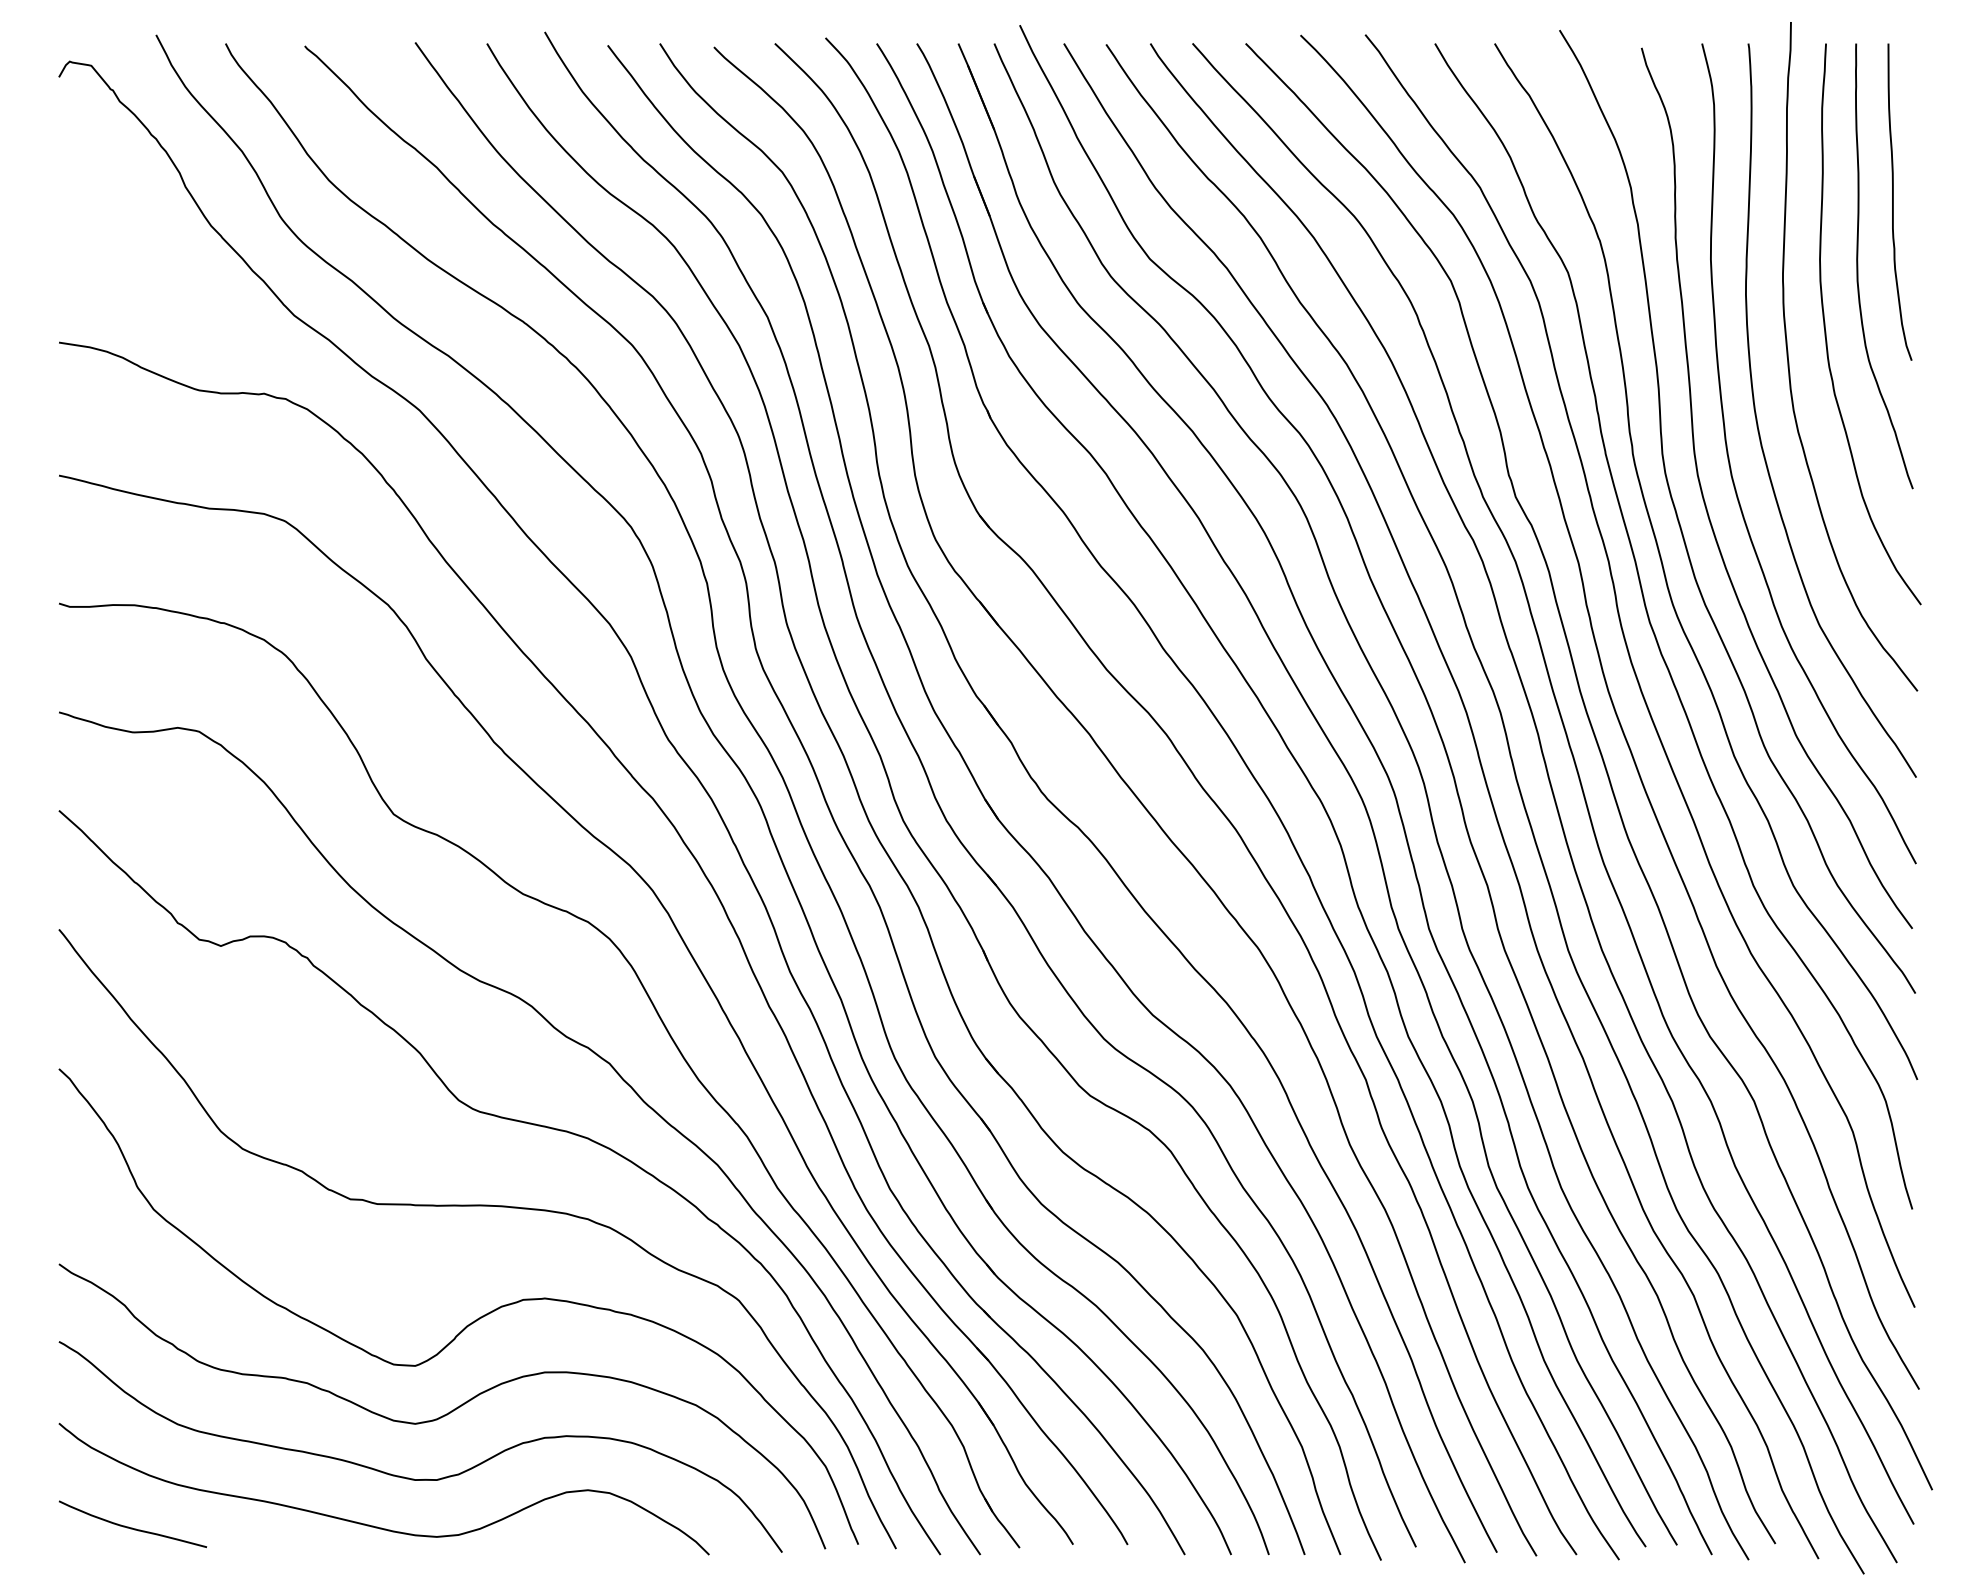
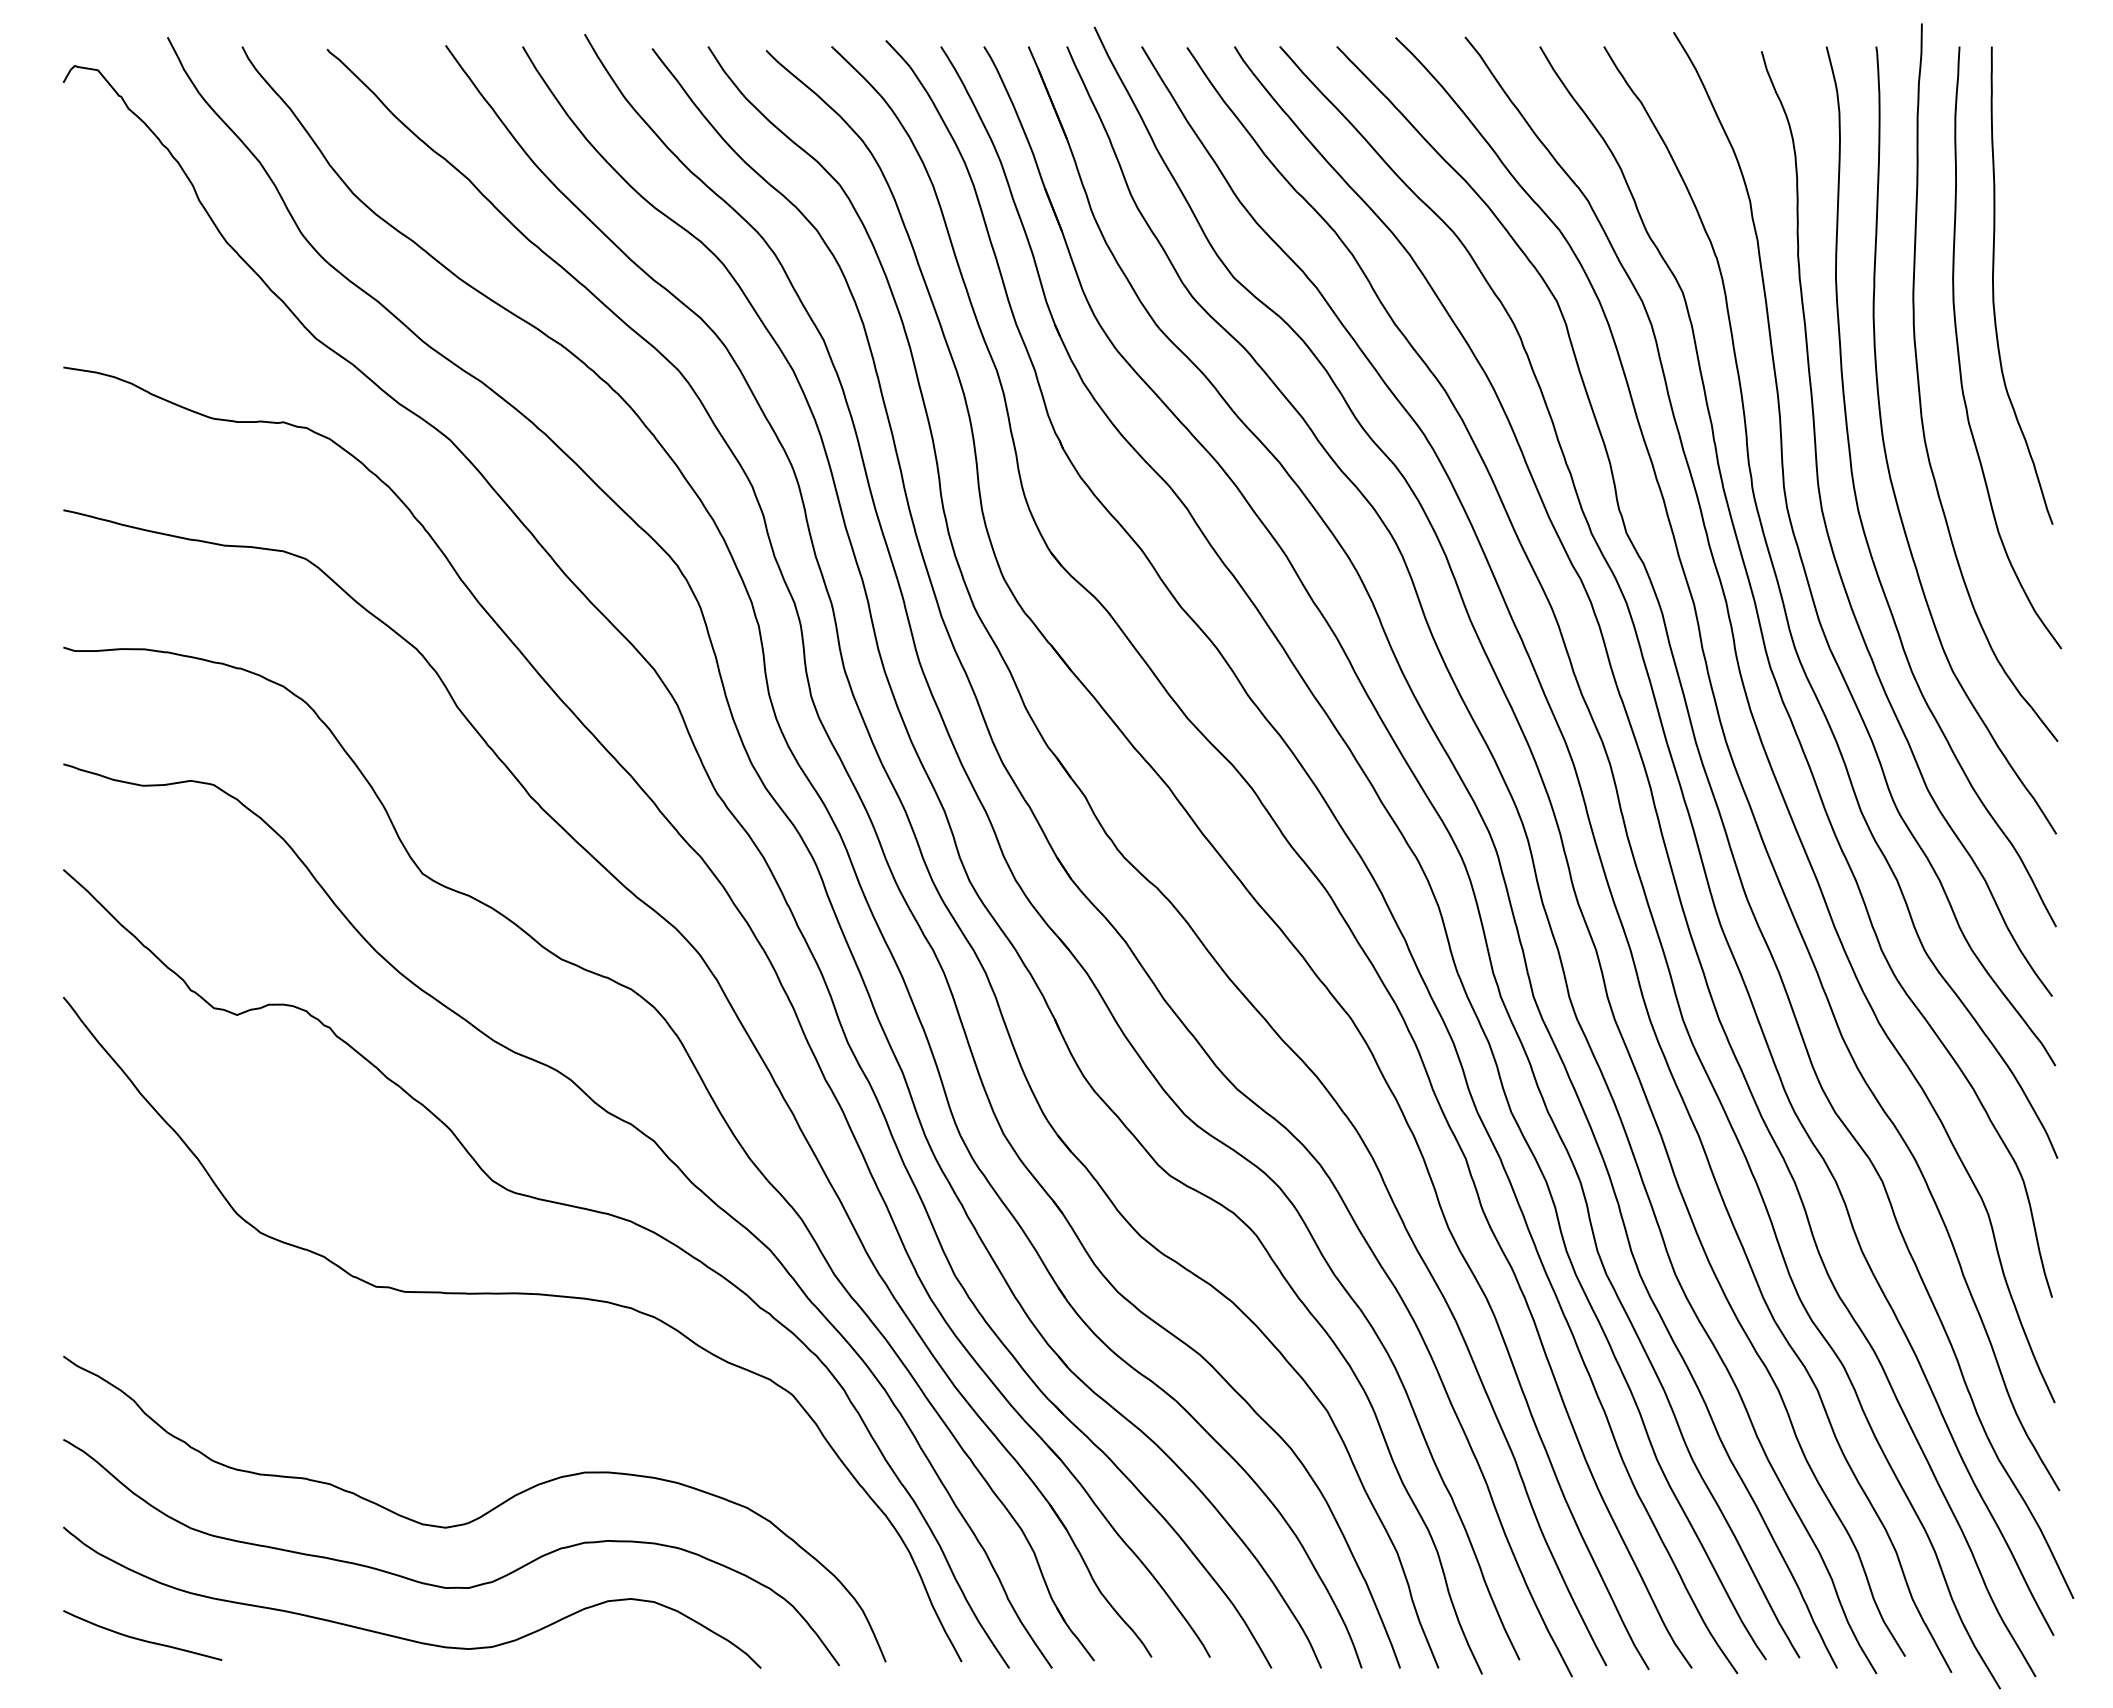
curve: (1894, 201) -> (2032, 216), removed
curve: (469, 1323) -> (503, 1420), removed

